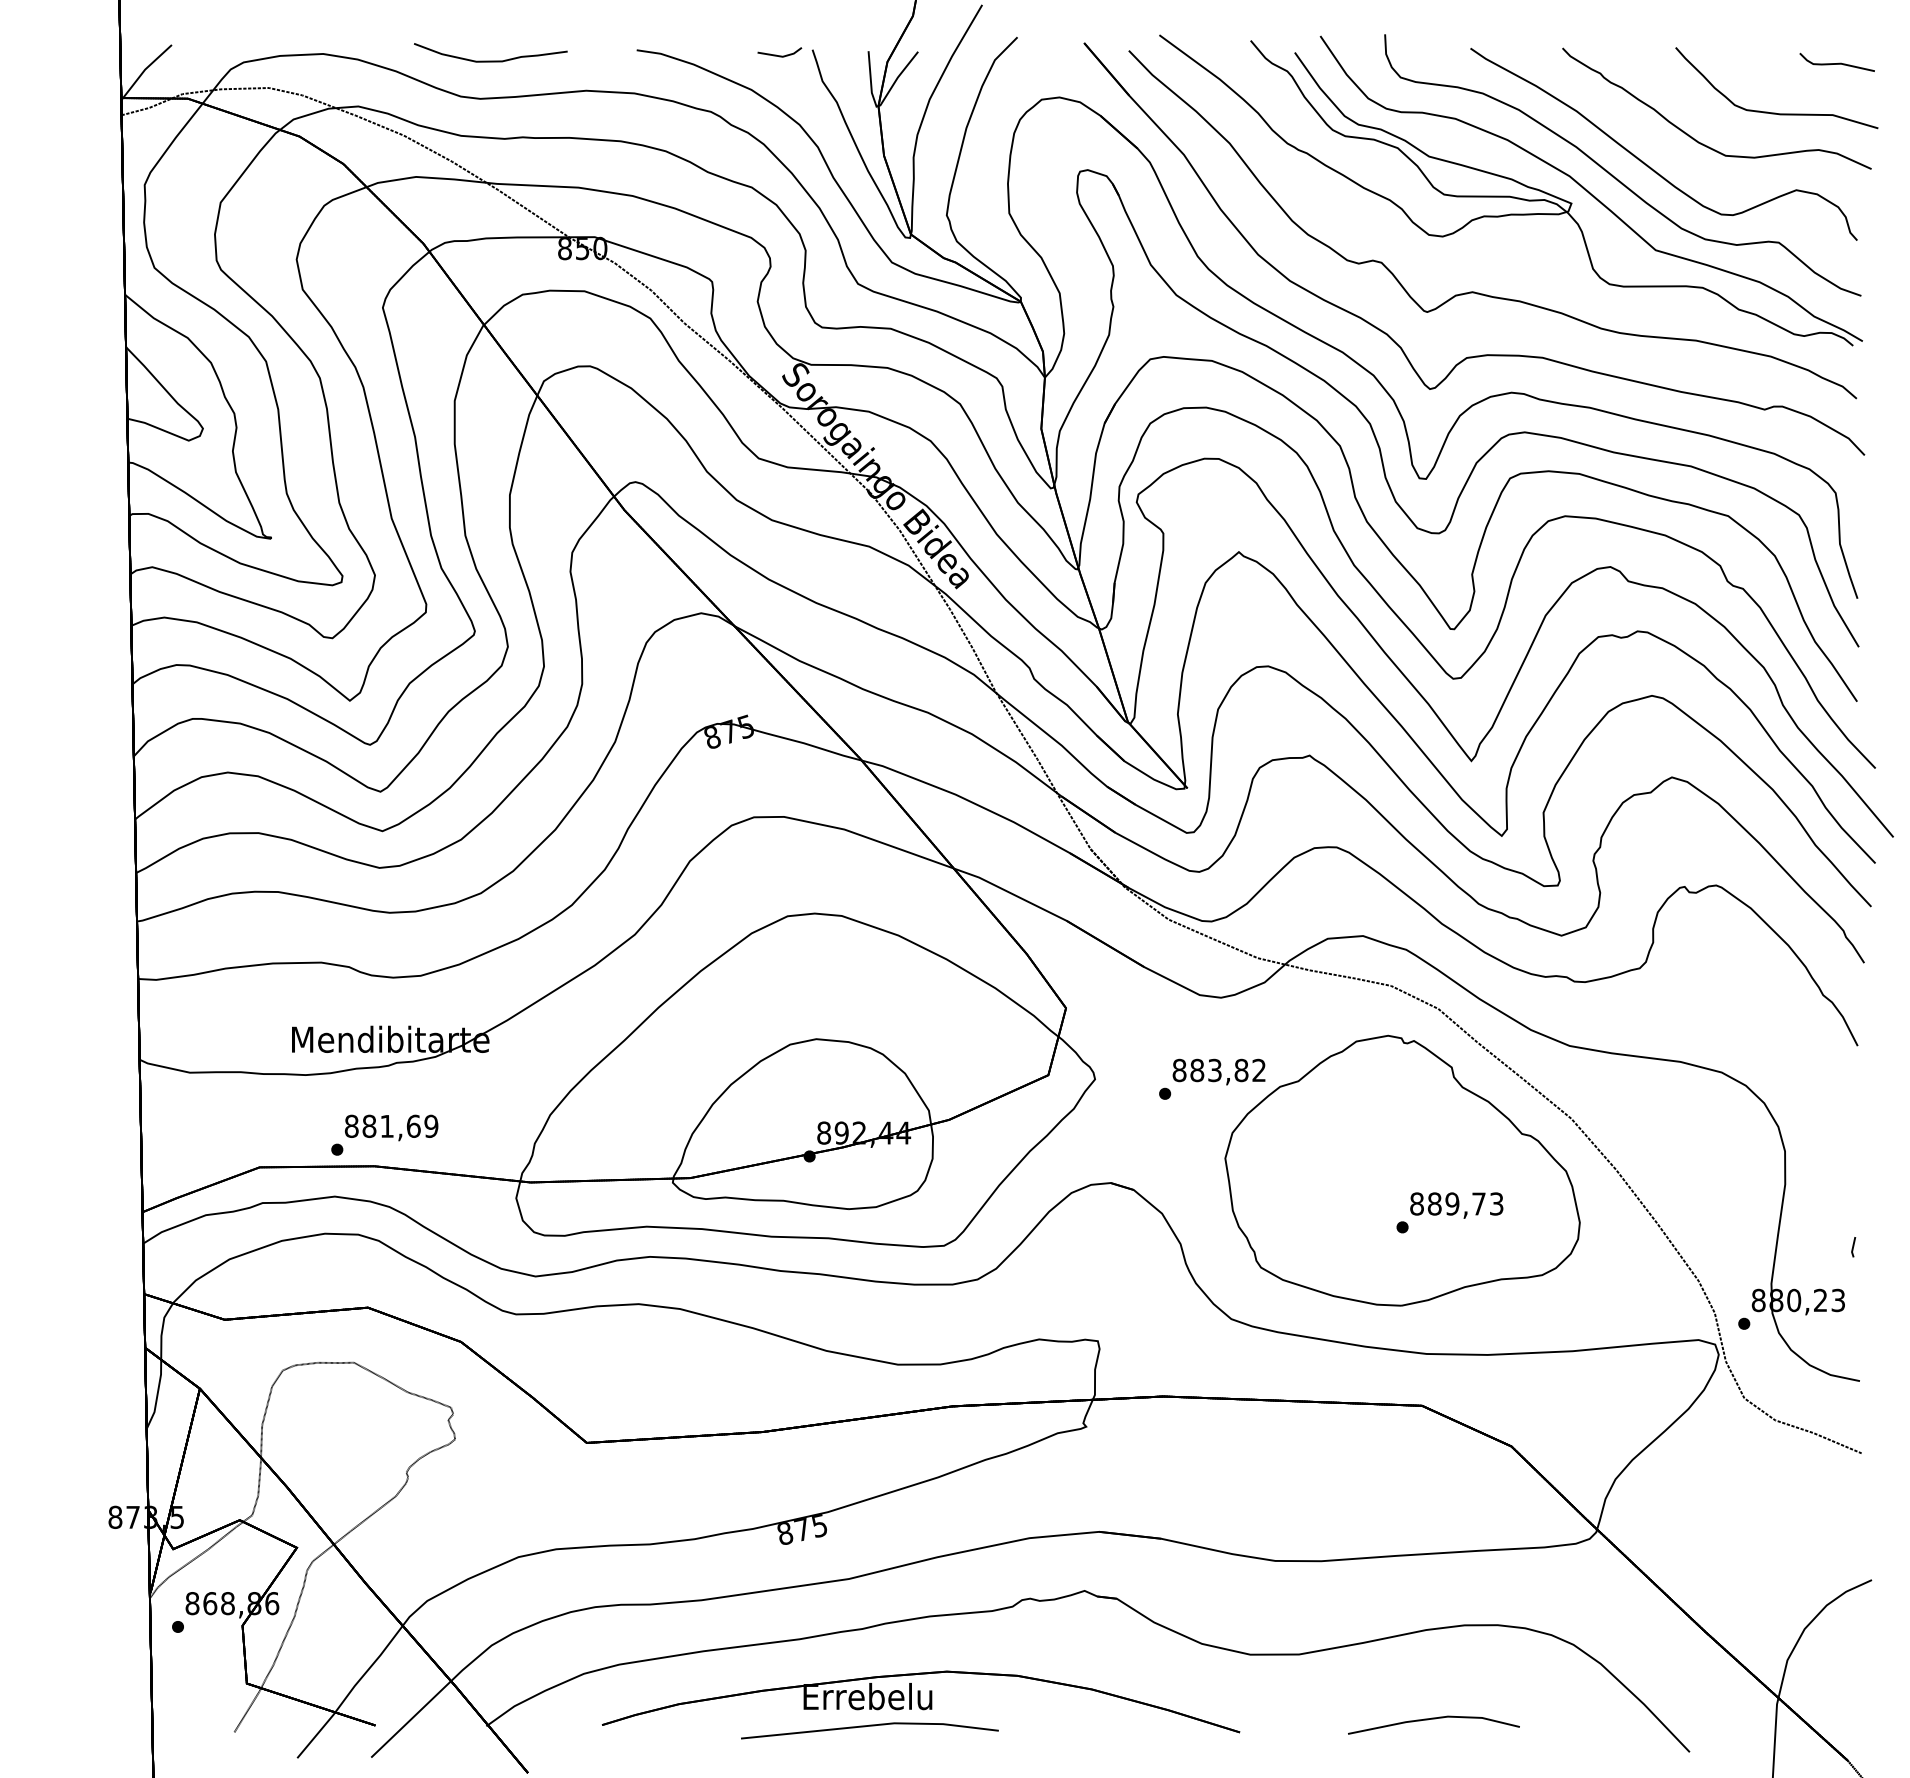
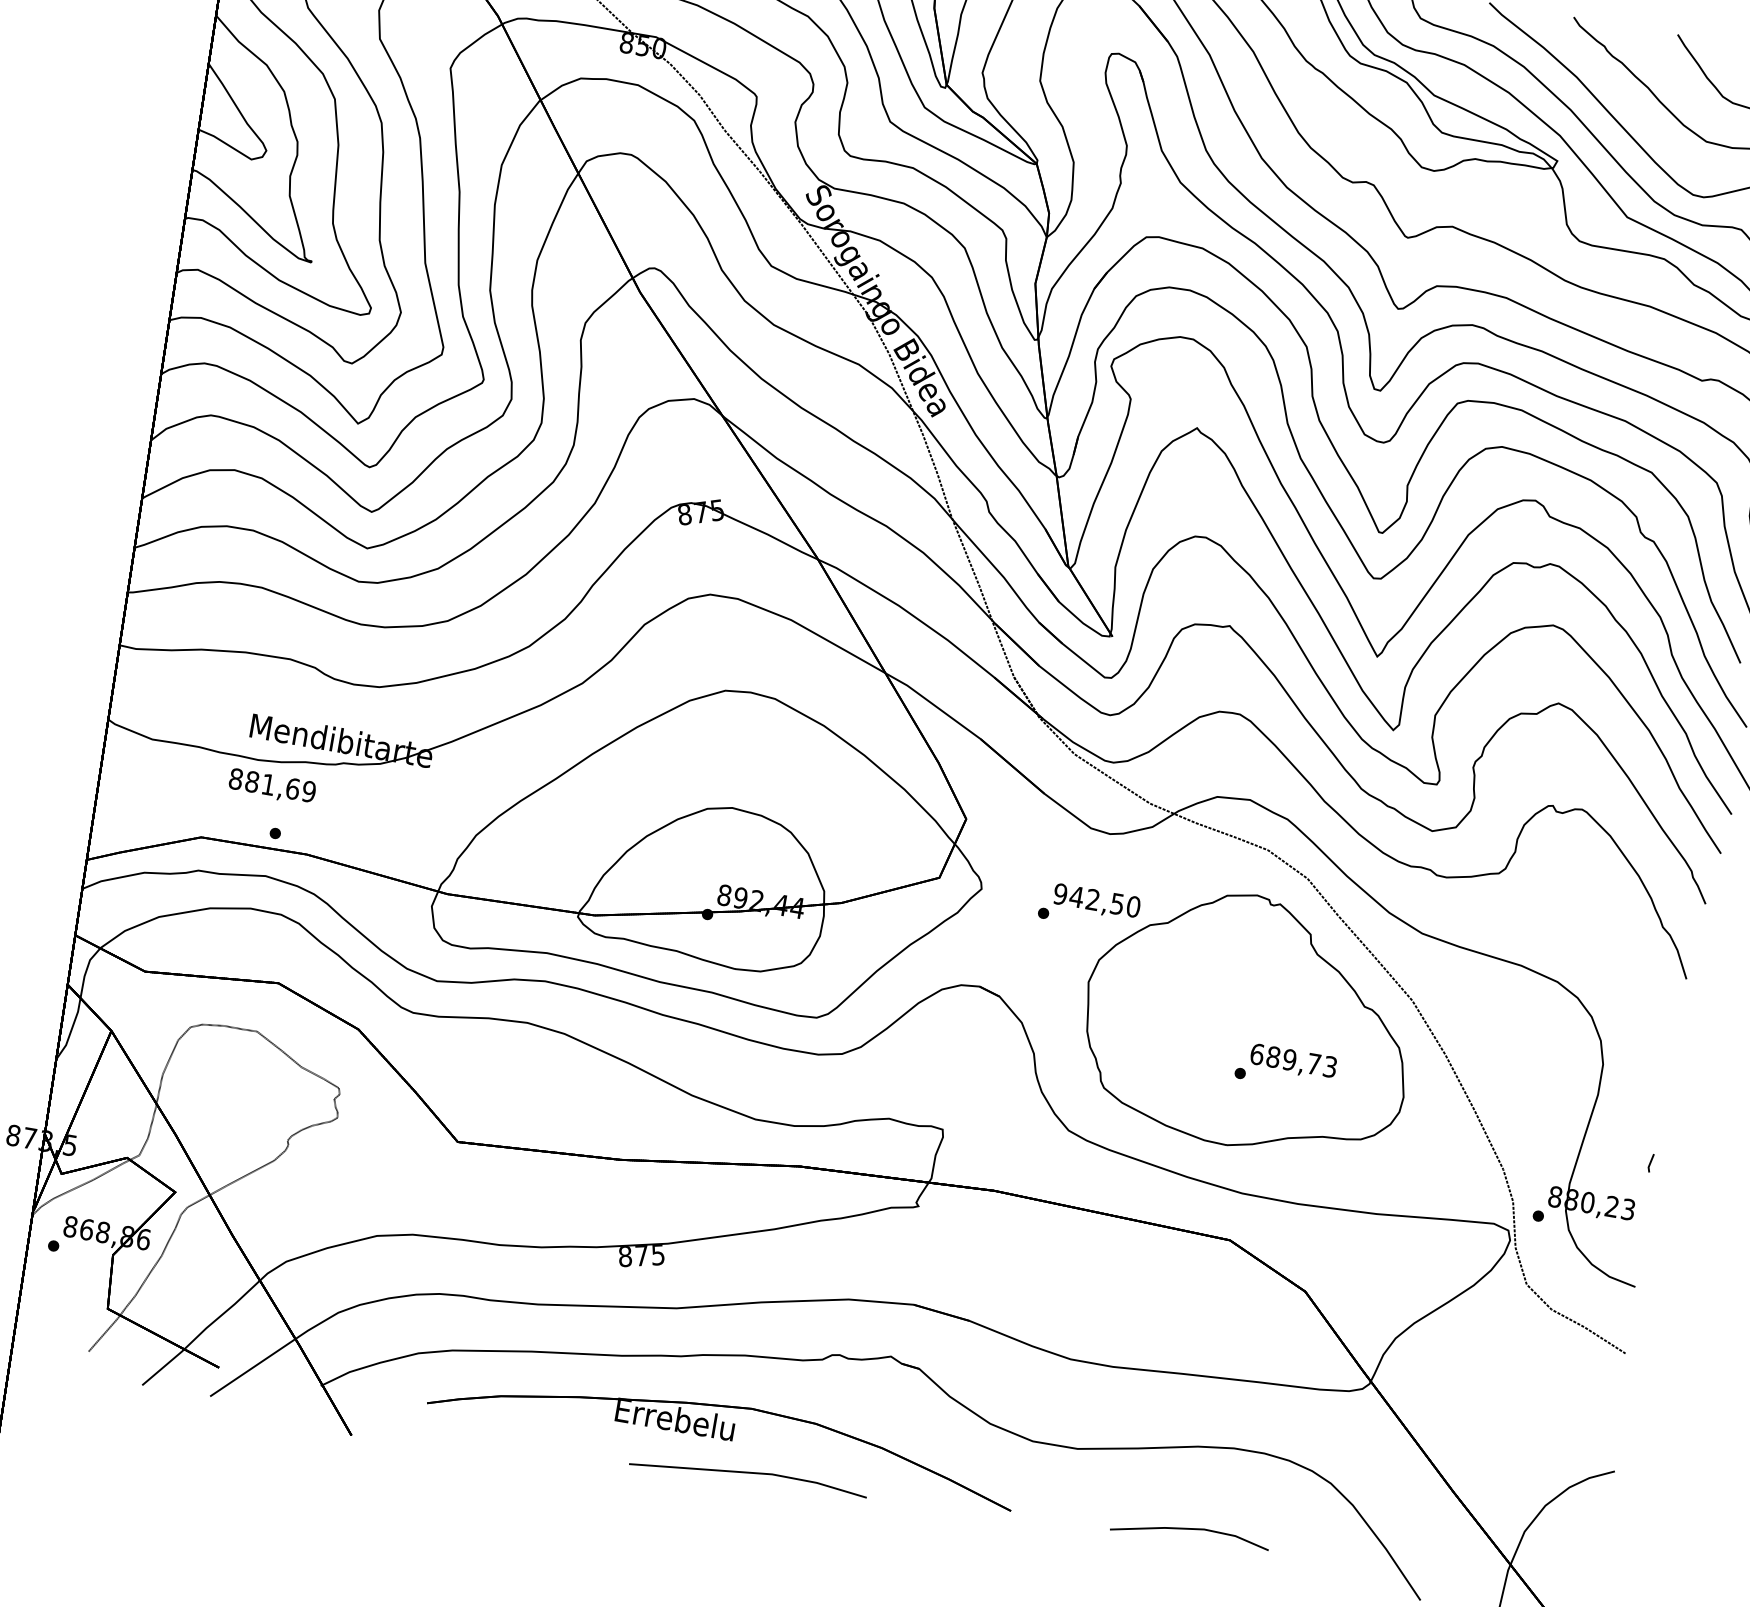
text: (1219, 1070) -> (1097, 900), 883,82 -> 942,50
text: (391, 1127) -> (272, 786), moved
text: (1417, 1203) -> (1257, 1053), 889,73 -> 689,73
part: (869, 1730) -> (748, 1477), moved

